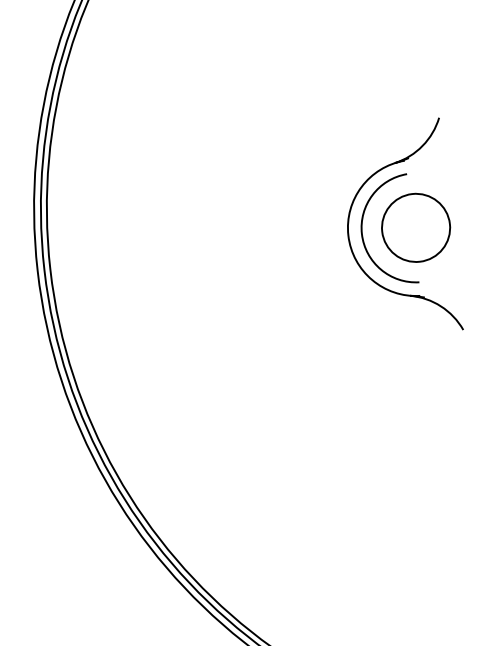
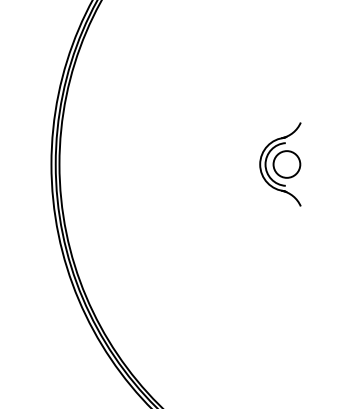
part: (399, 229) -> (280, 164), size x0.62

